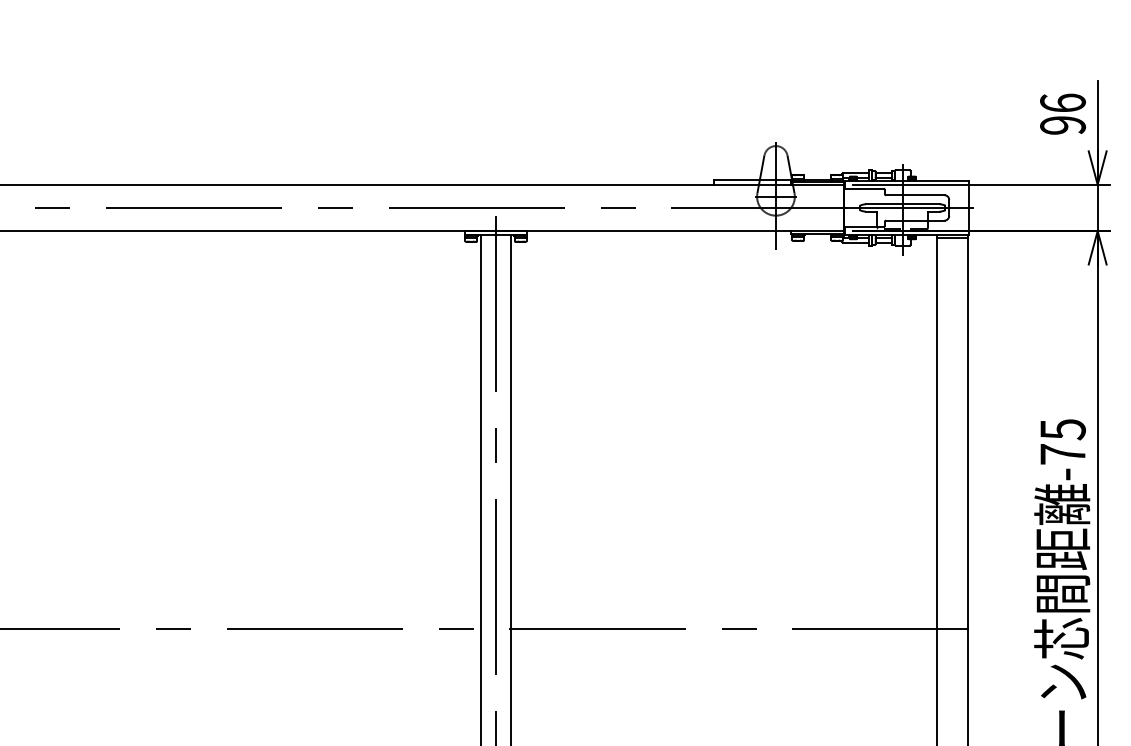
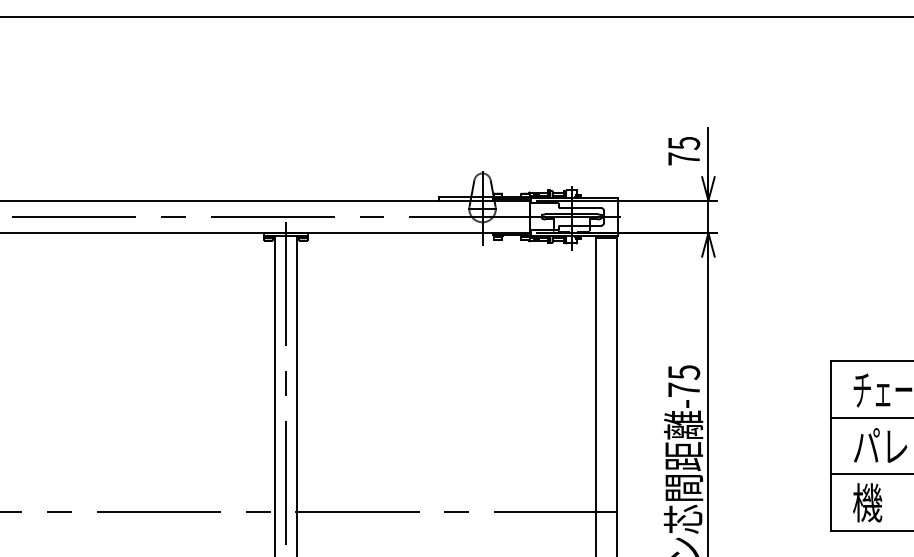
text: (1063, 113) -> (684, 150), 96 -> 75

